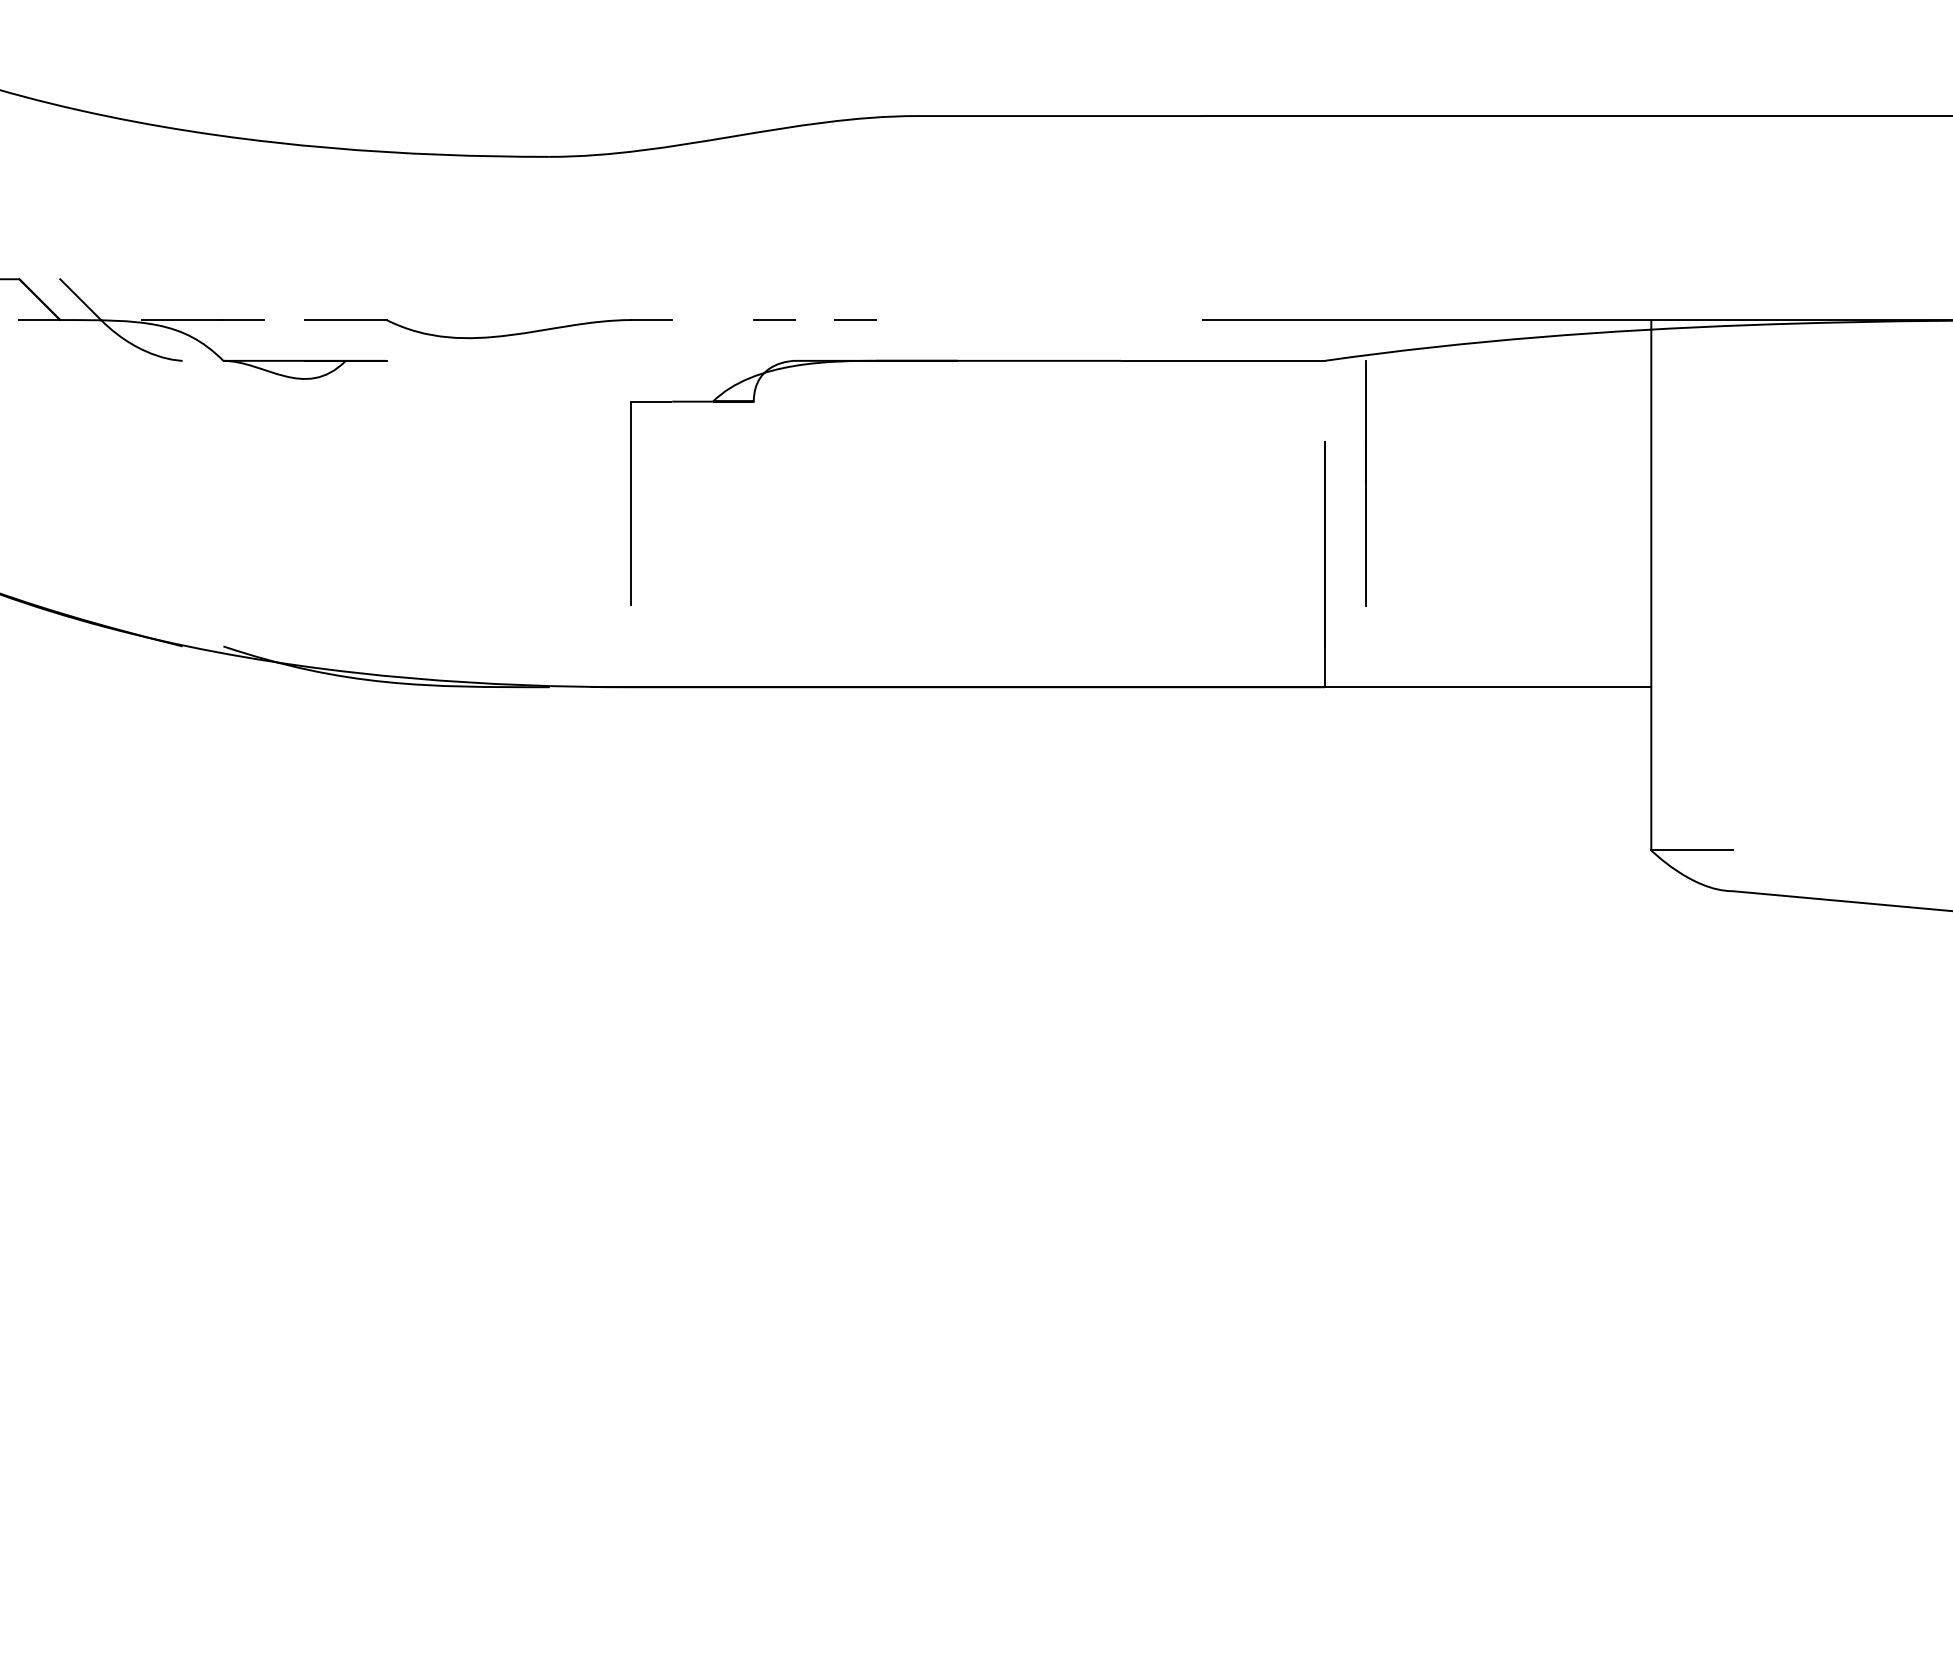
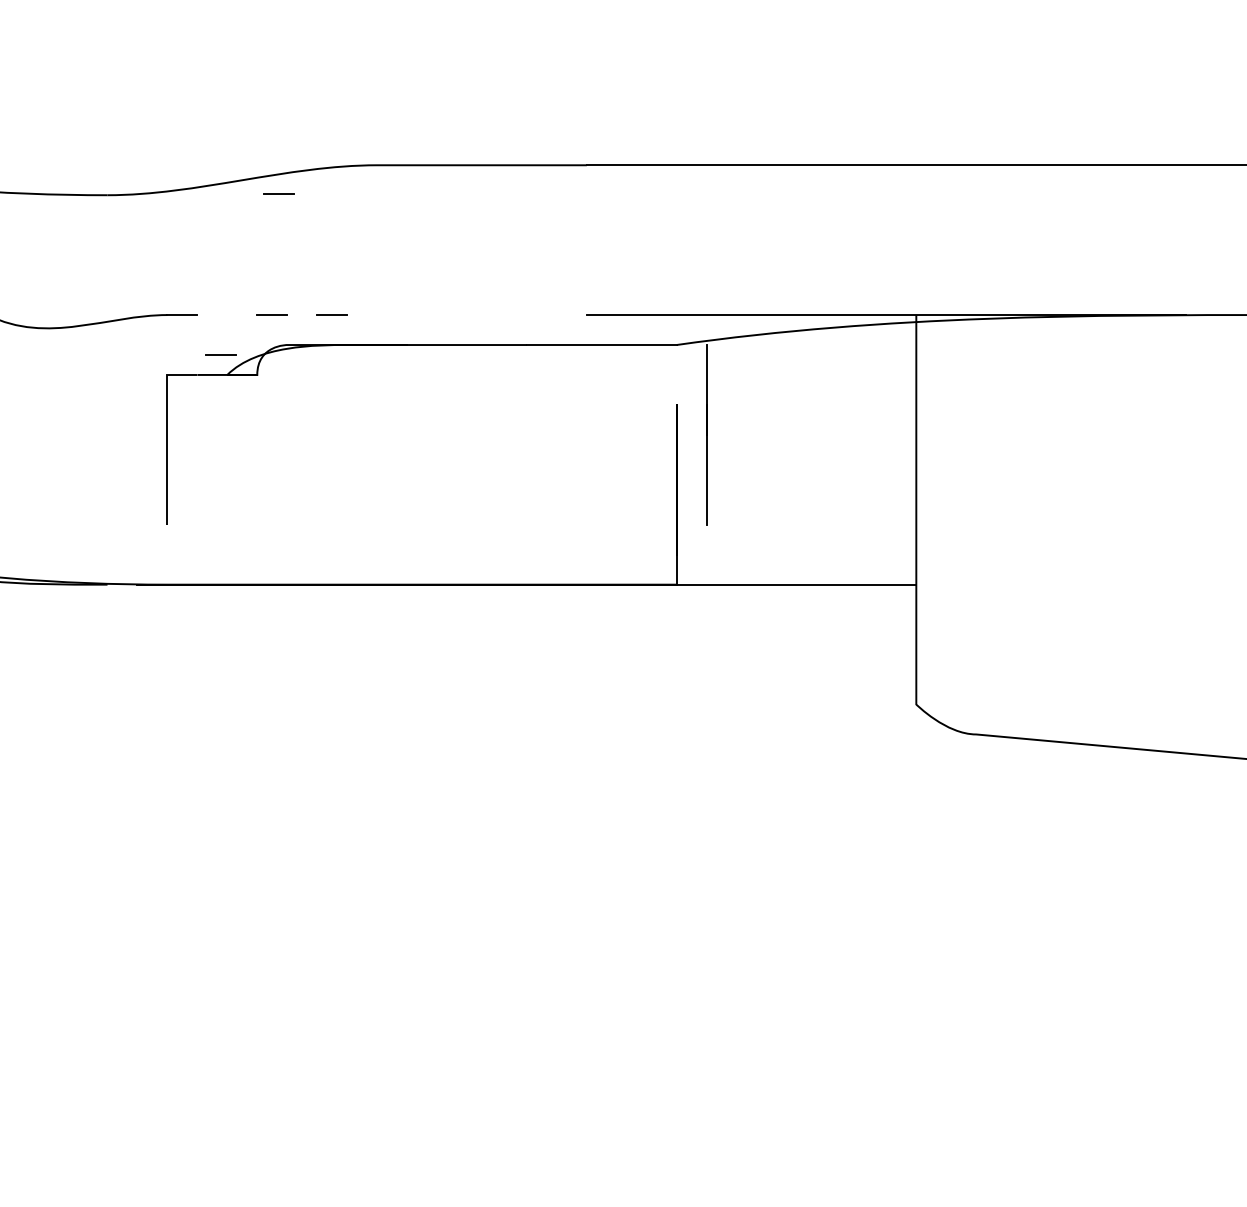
line: (783, 154) -> (279, 193), added
line: (704, 373) -> (221, 354), added
line: (1691, 850) -> (945, 704), removed

